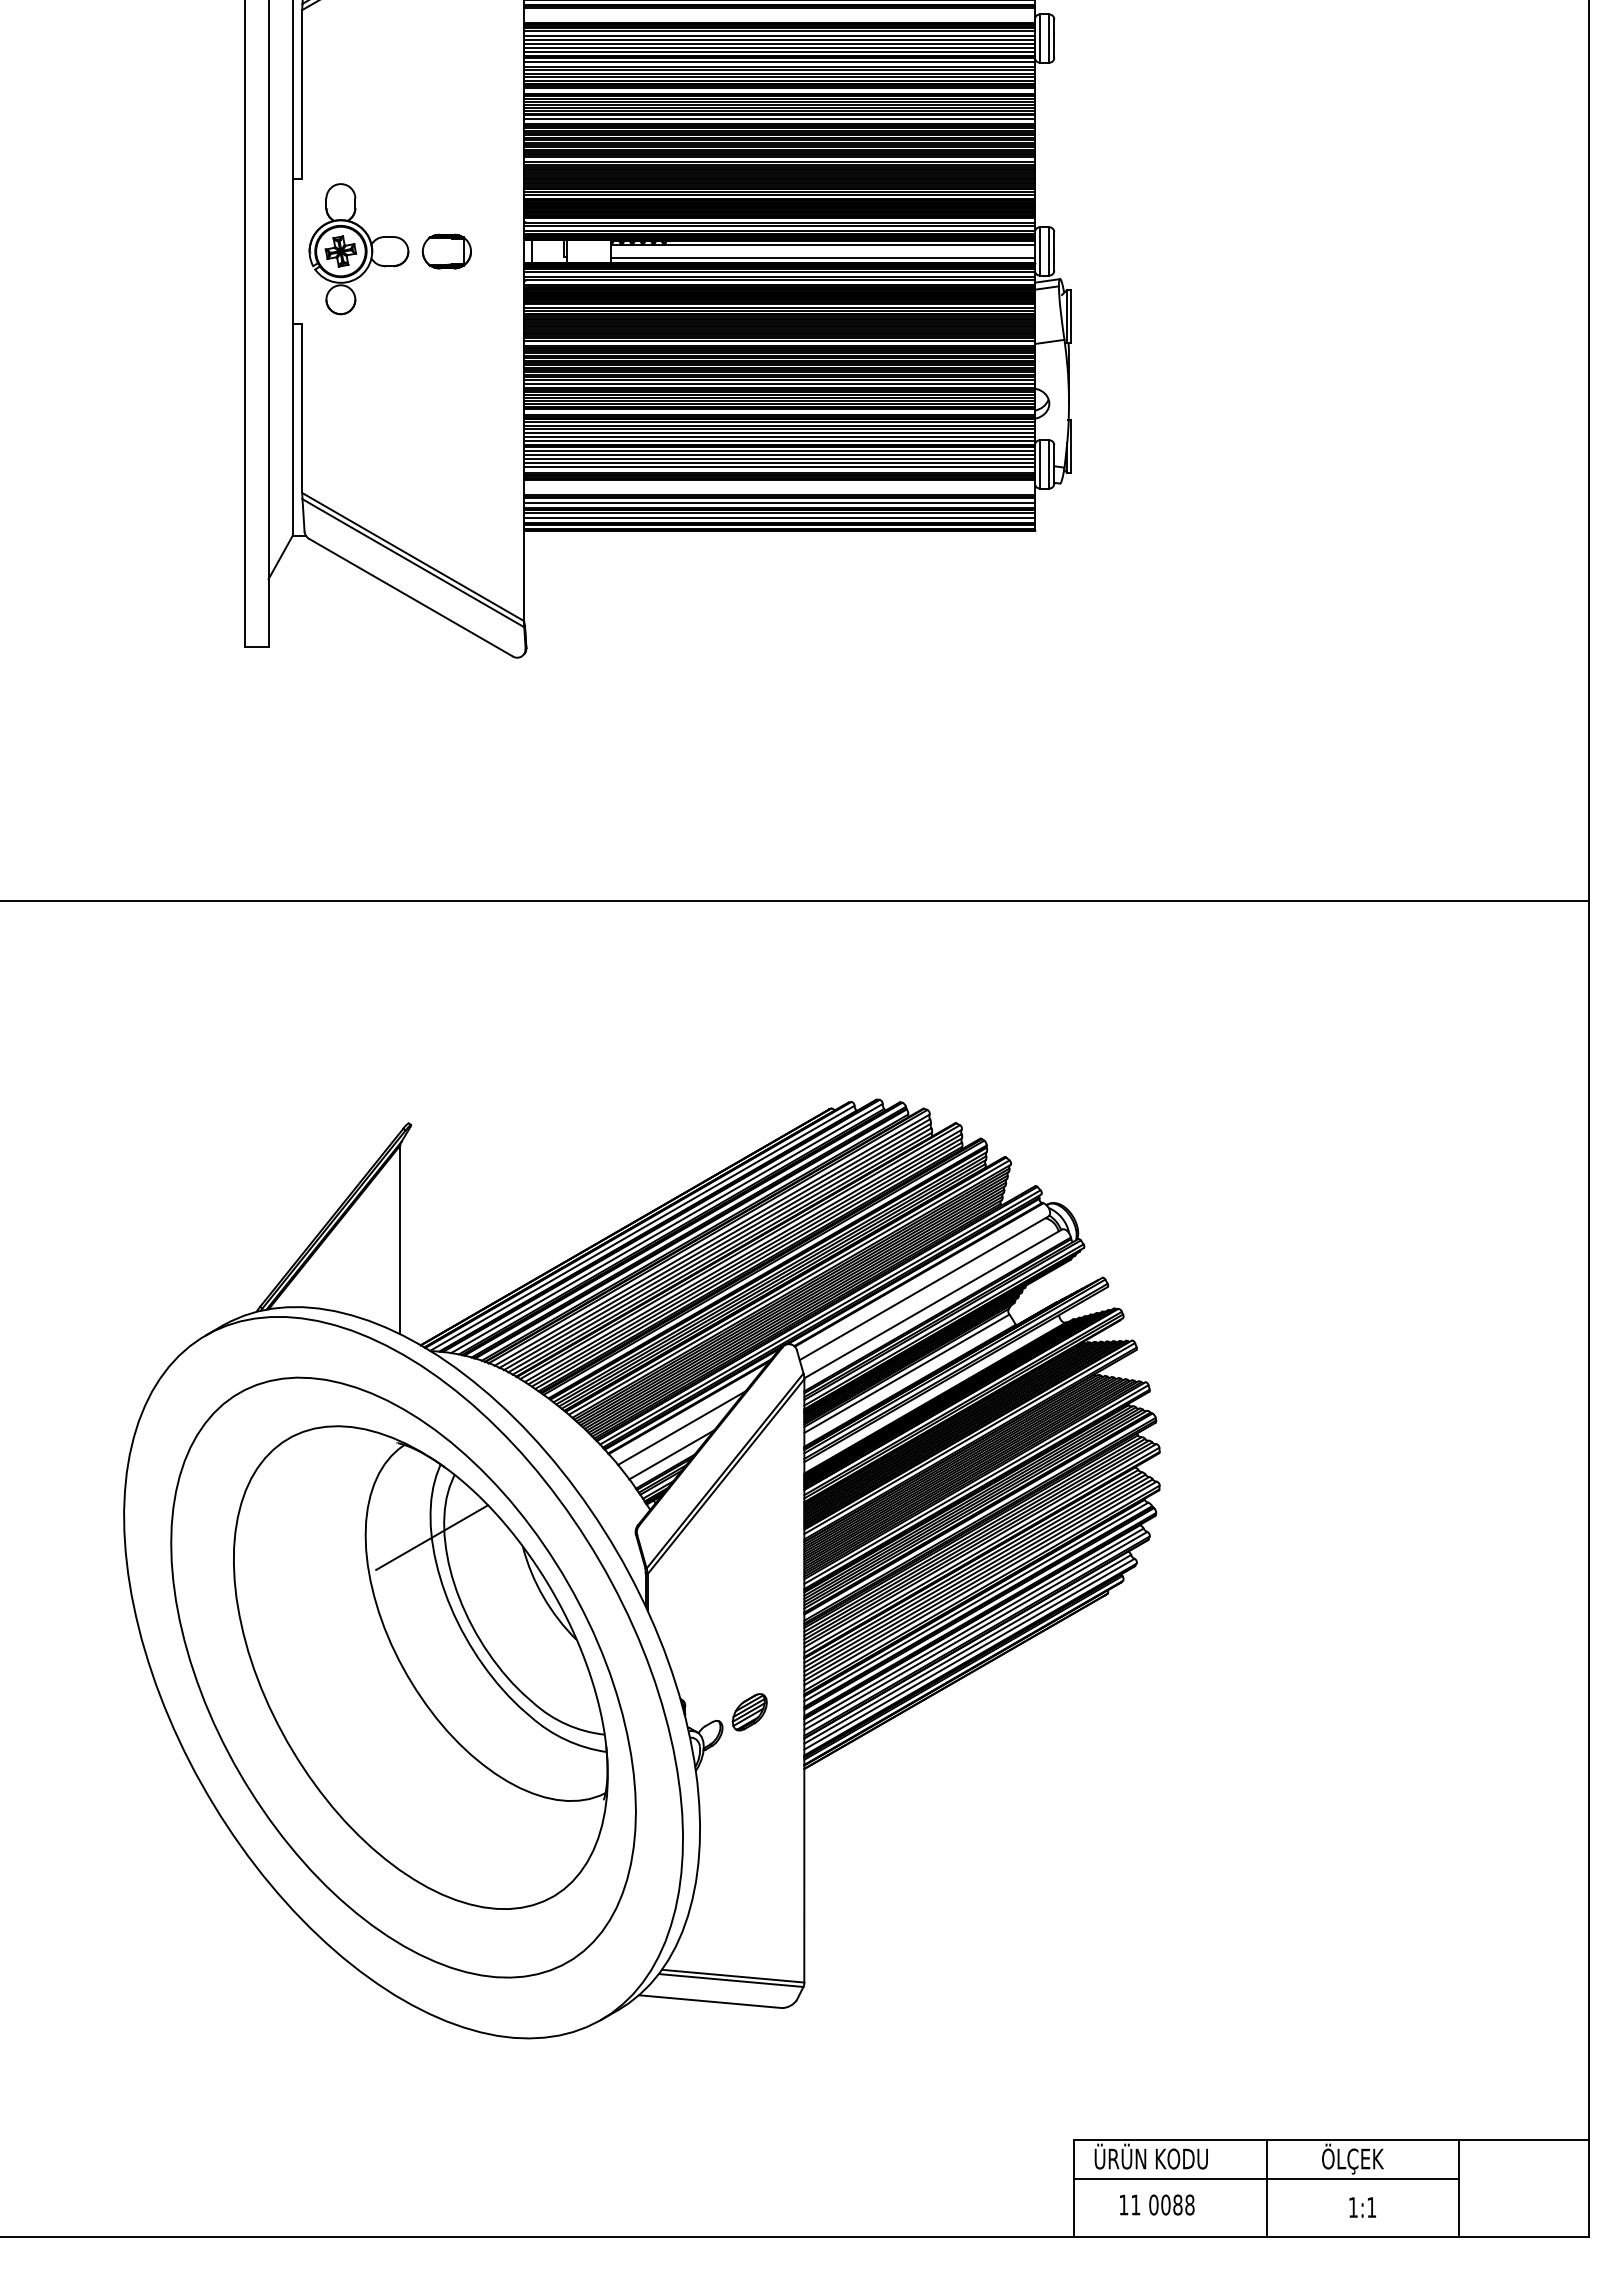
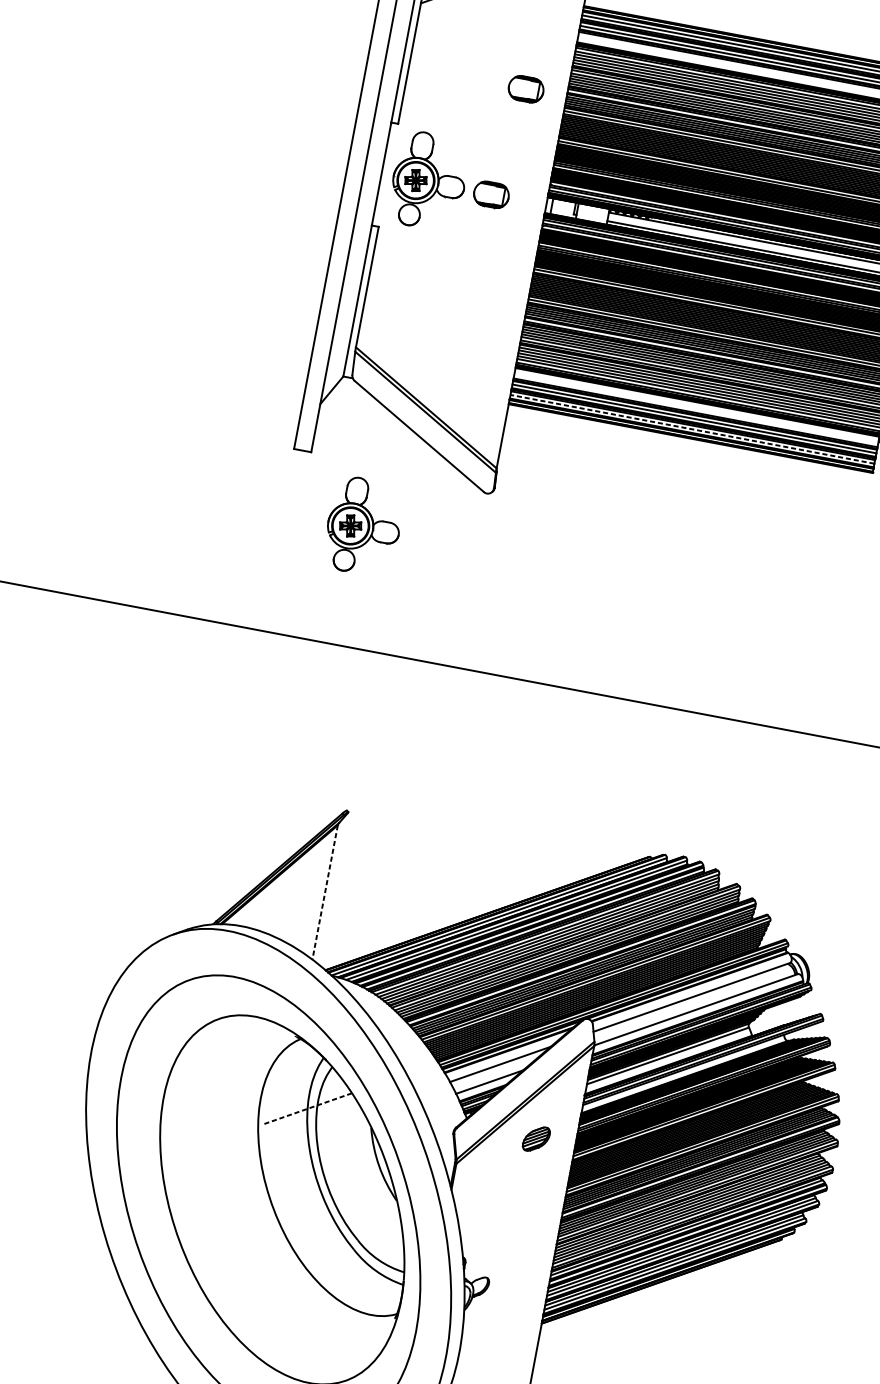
part: (466, 99) -> (525, 89), added
line: (779, 518) -> (692, 429), solid -> dashed
part: (358, 734) -> (363, 526), added
line: (400, 1240) -> (325, 892), solid -> dashed
line: (432, 1537) -> (308, 1108), solid -> dashed
part: (749, 1712) -> (536, 1139), moved

